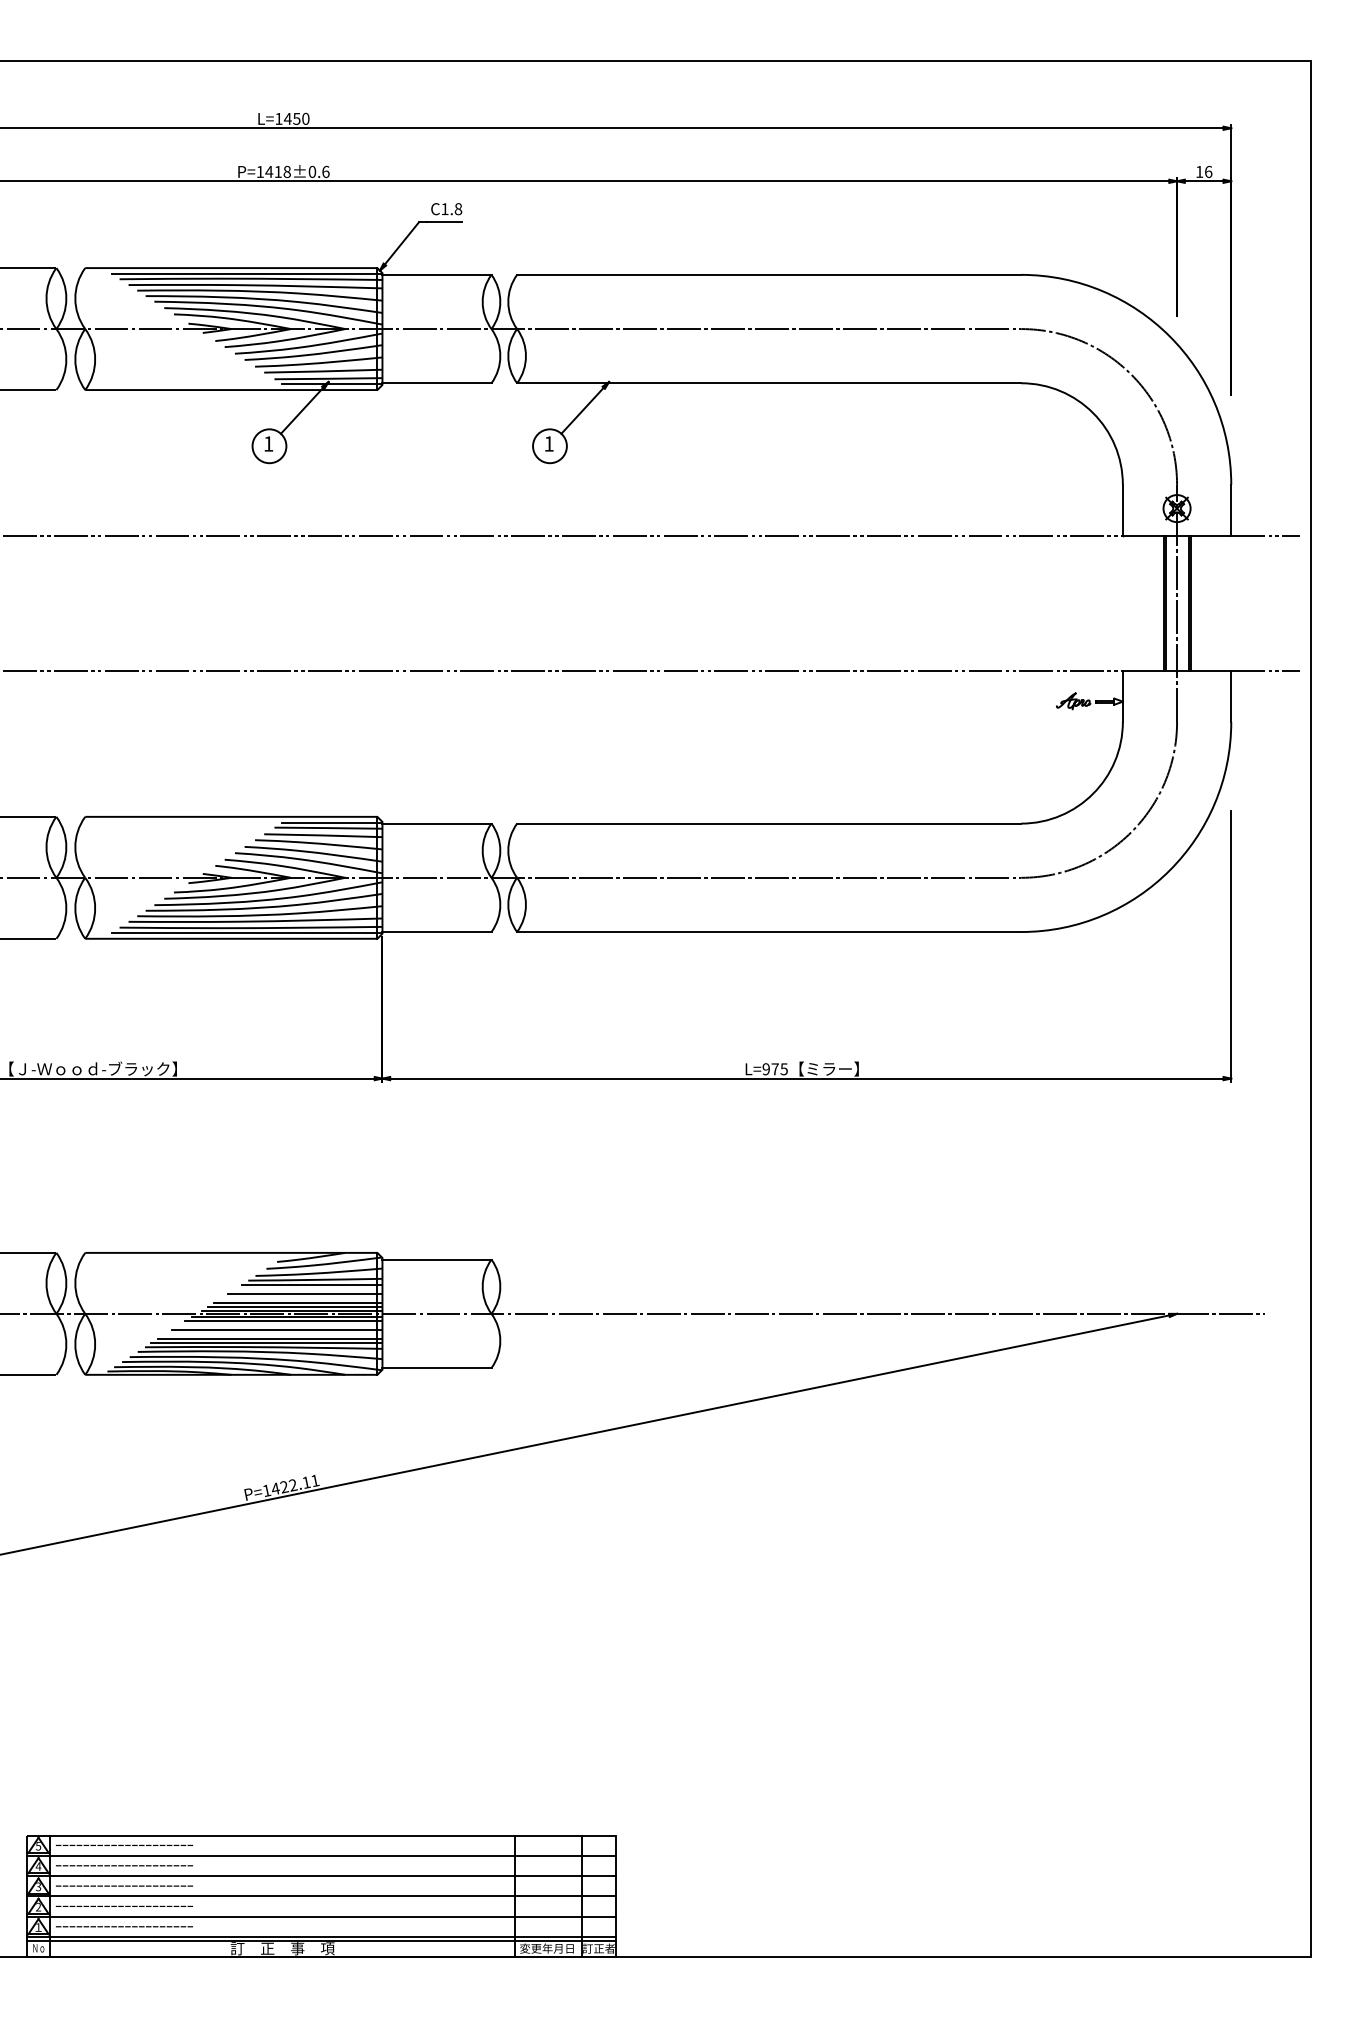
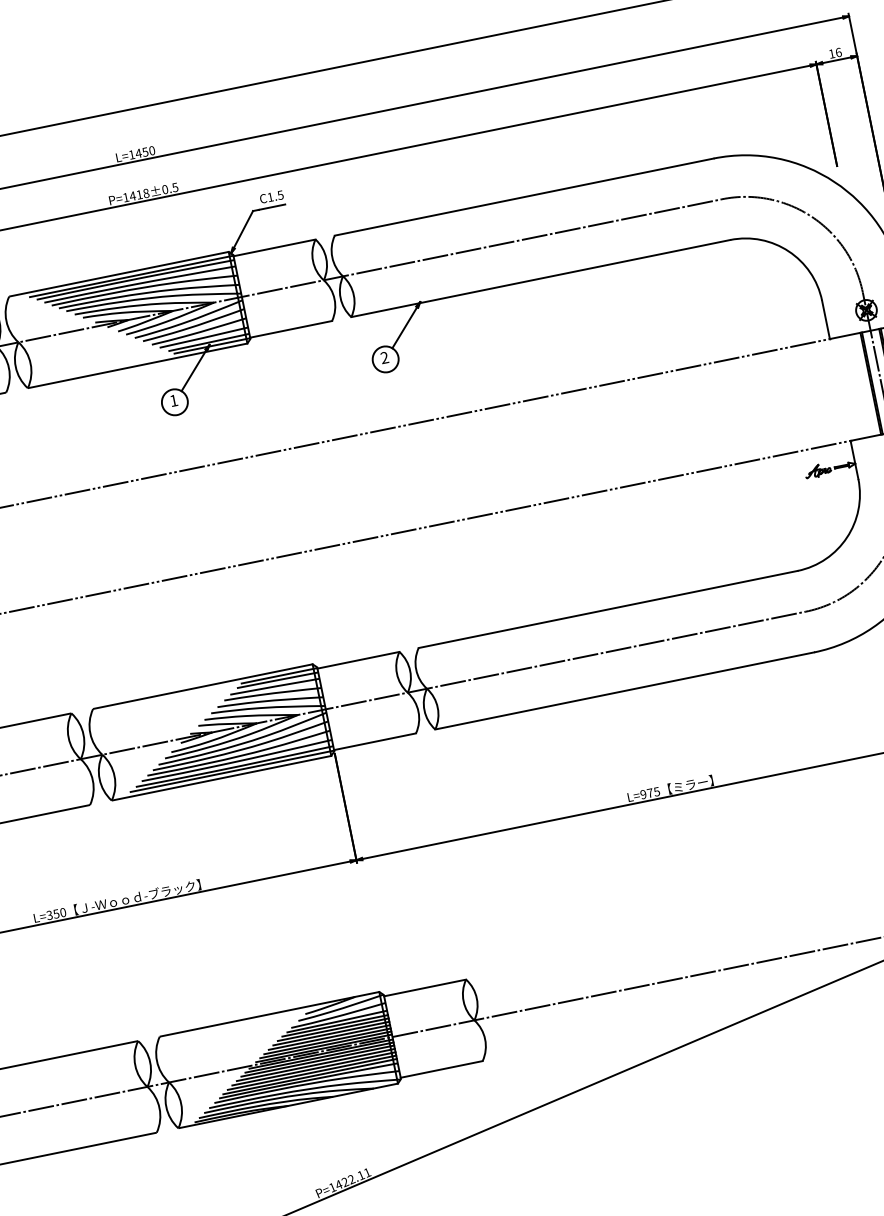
text: (325, 171) -> (174, 187), P=1418±0.6 -> P=1418±0.5
text: (458, 209) -> (280, 195), C1.8 -> C1.5
text: (548, 443) -> (384, 357), 1 -> 2
line: (308, 1289) -> (333, 1030), added
line: (301, 1298) -> (329, 1037), added
line: (280, 1325) -> (317, 1061), added
line: (273, 1334) -> (313, 1069), added

